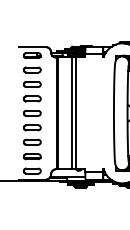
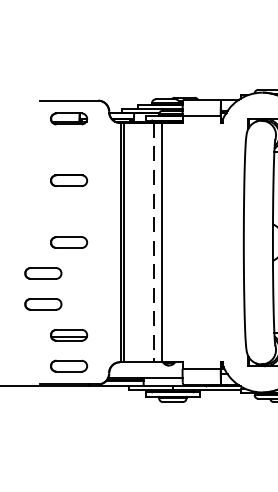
part: (32, 69) -> (69, 148), removed
part: (32, 98) -> (69, 210), removed
line: (71, 113) -> (152, 242), solid -> dashed
part: (32, 134) -> (43, 287), moved

